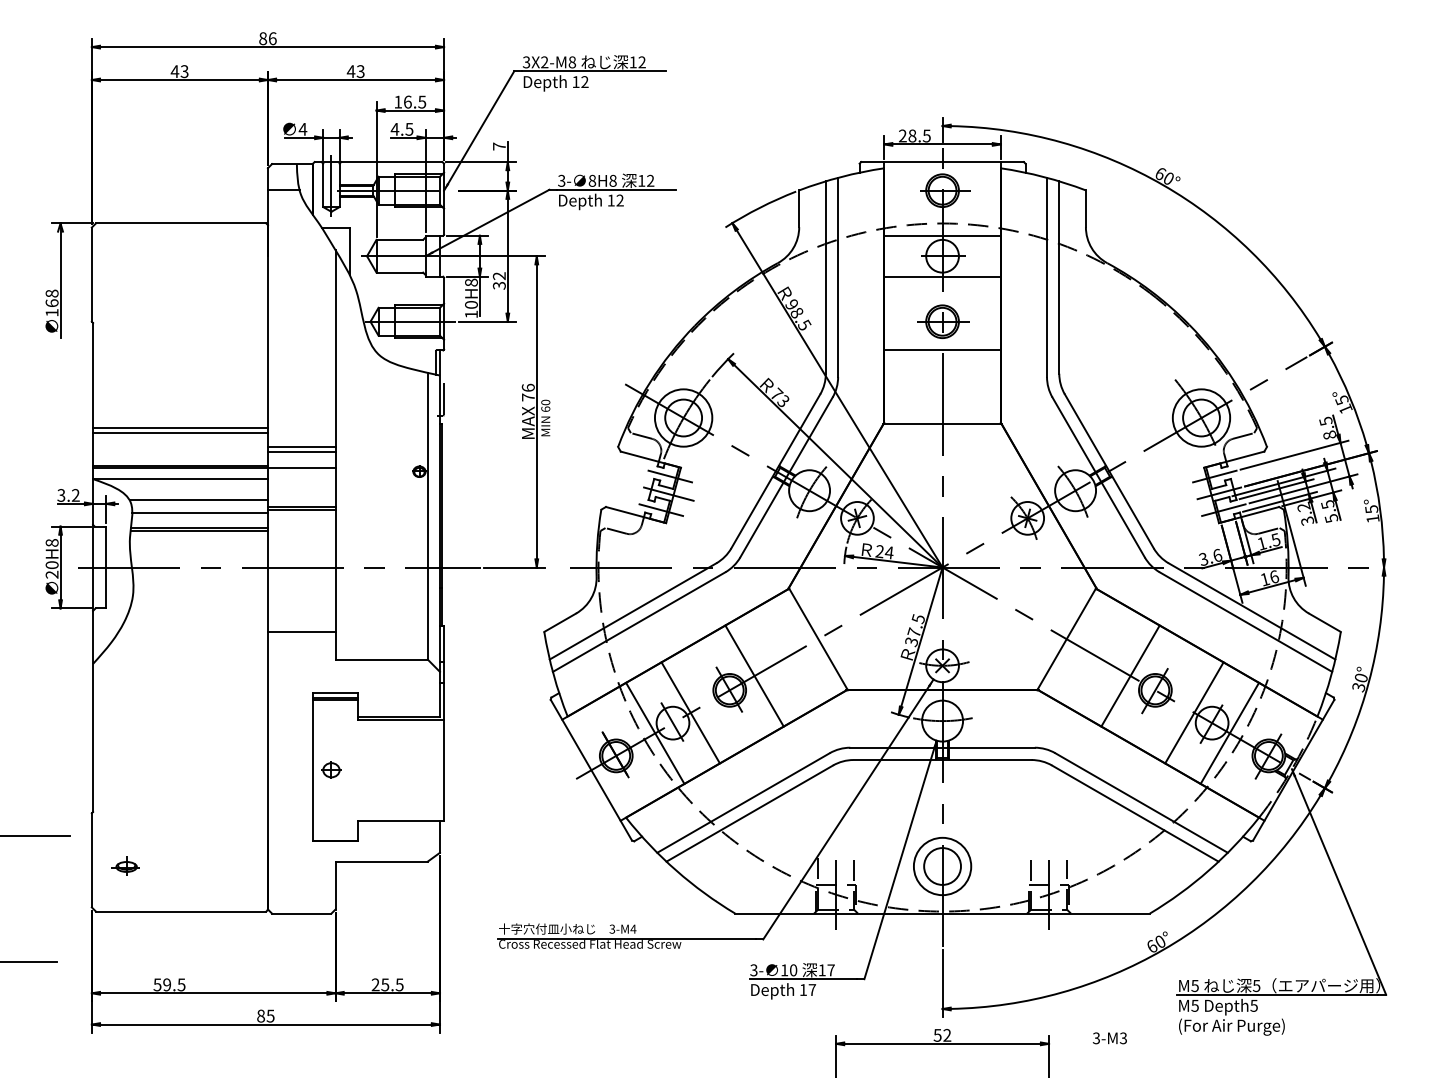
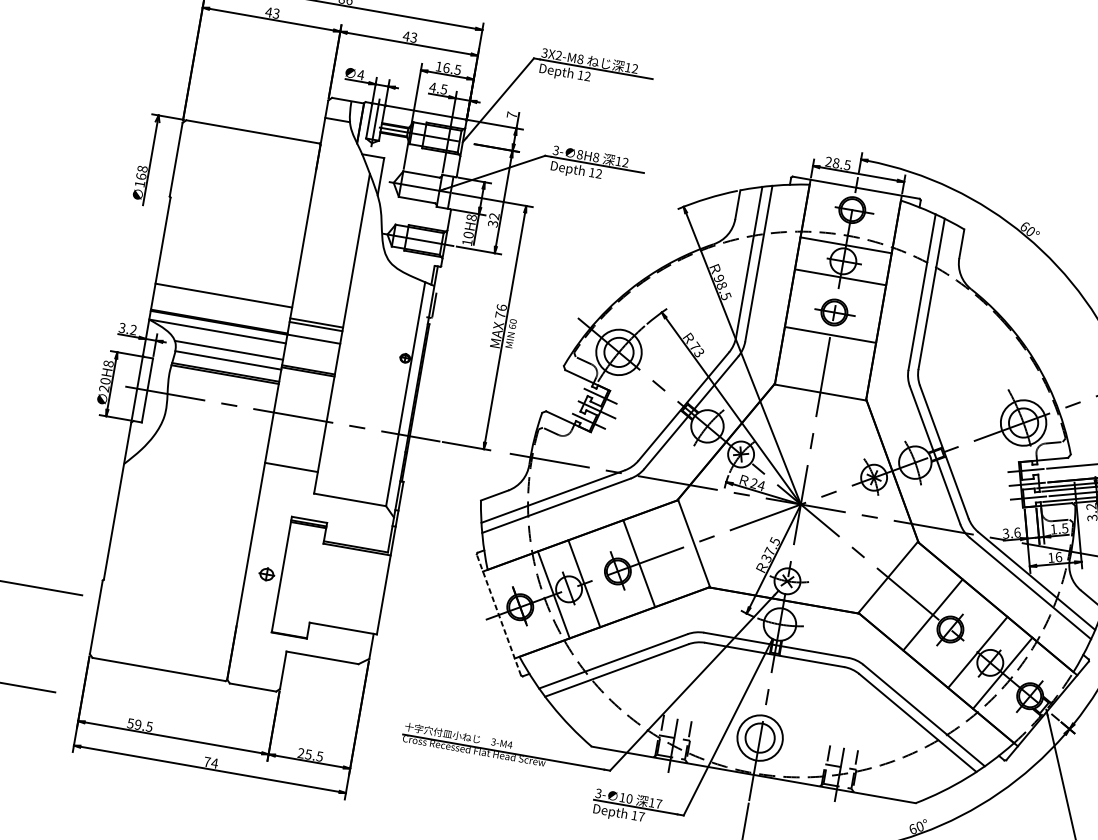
line: (180, 428) -> (224, 291), removed
part: (331, 769) -> (267, 573), moved
line: (591, 769) -> (499, 614), solid -> dashed
part: (125, 865) -> (121, 625), removed
text: (265, 1015) -> (210, 762), 85 -> 74

